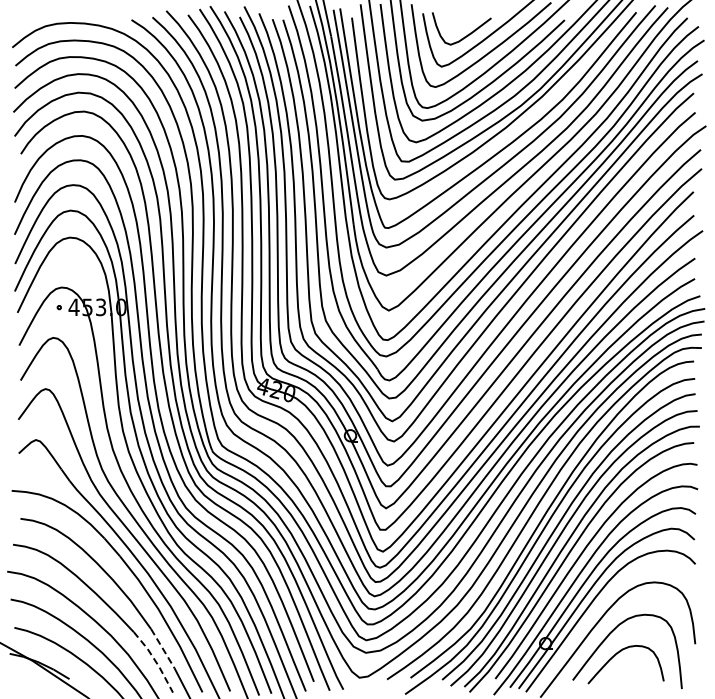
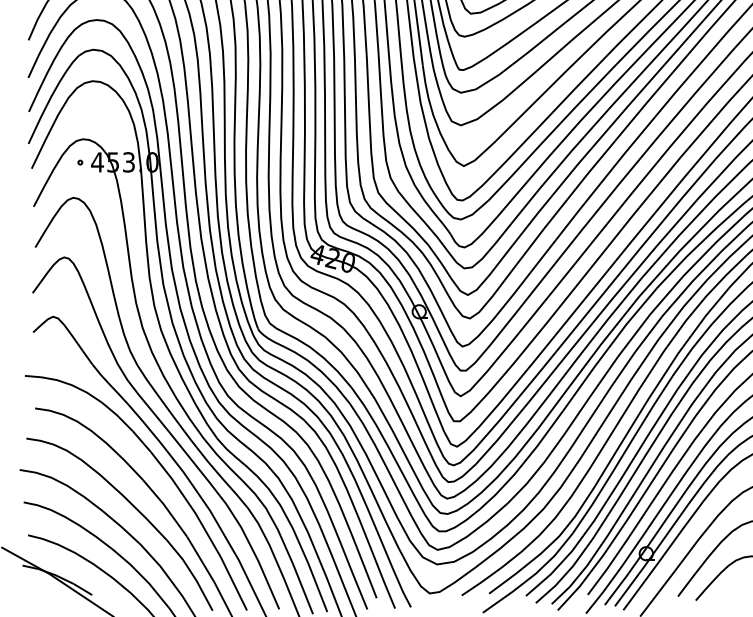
line: (162, 648) -> (200, 559), dashed -> solid
line: (155, 660) -> (192, 573), dashed -> solid

